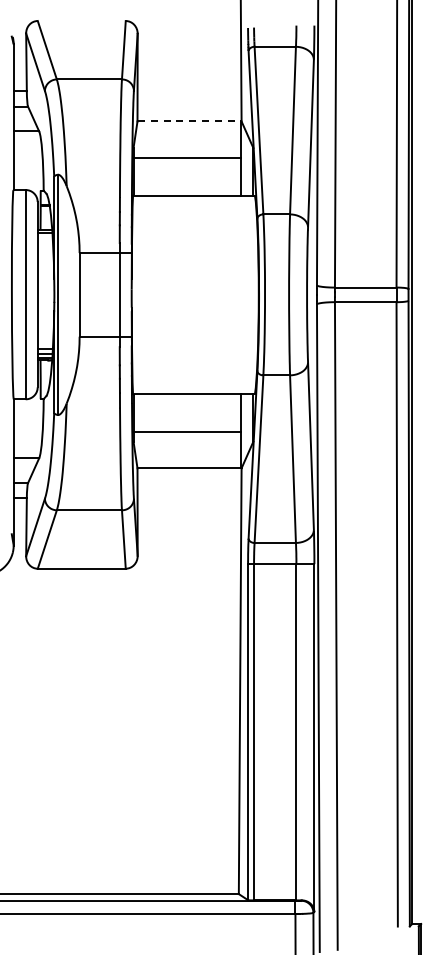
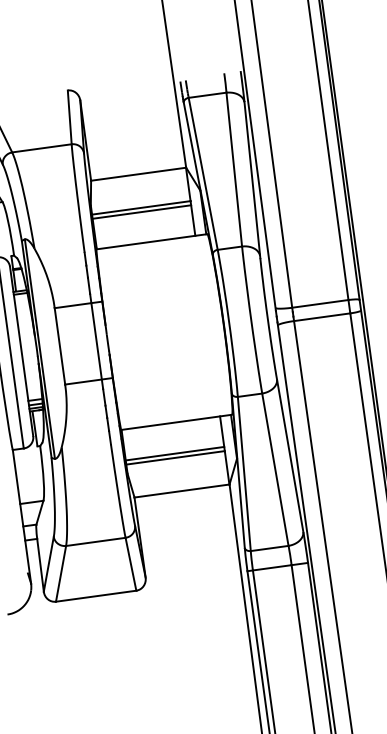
line: (190, 121) -> (139, 174), dashed -> solid
line: (187, 162) -> (141, 211), added
line: (187, 427) -> (175, 453), added

